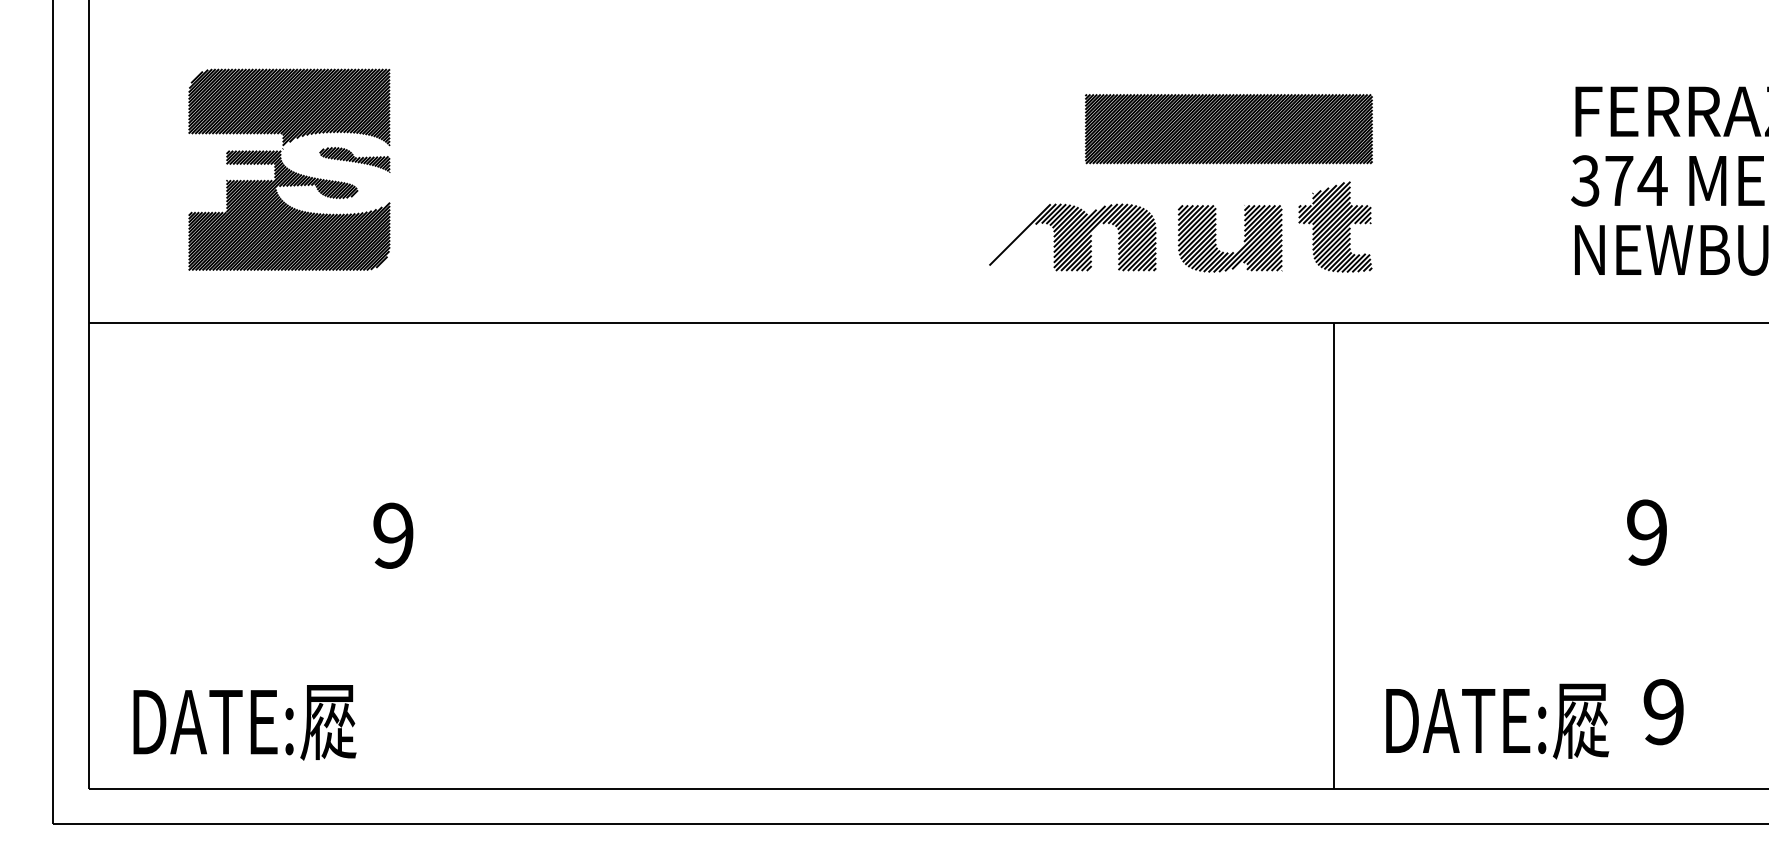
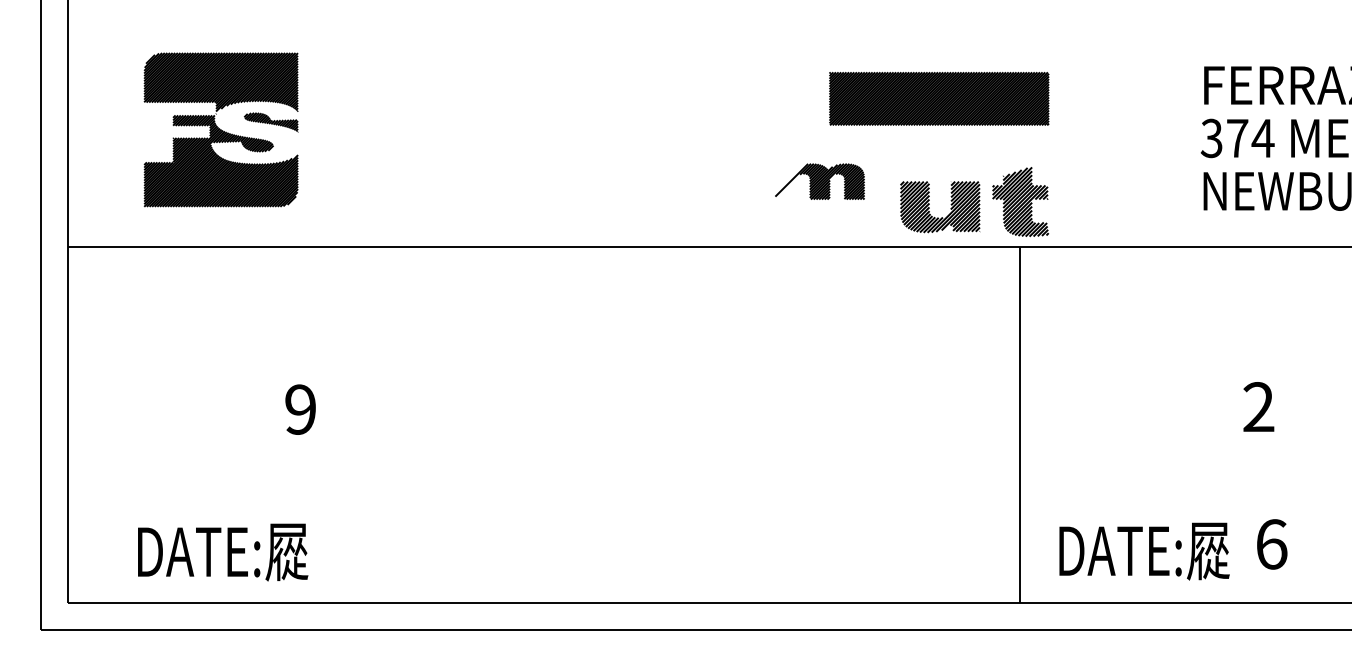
part: (1335, 226) -> (1020, 201), moved
part: (1072, 237) -> (819, 181), size x0.7
part: (1216, 239) -> (929, 207), moved
text: (1647, 532) -> (1259, 407), 9 -> 2
text: (1663, 712) -> (1271, 544), 9 -> 6
text: (244, 722) -> (222, 552), moved

